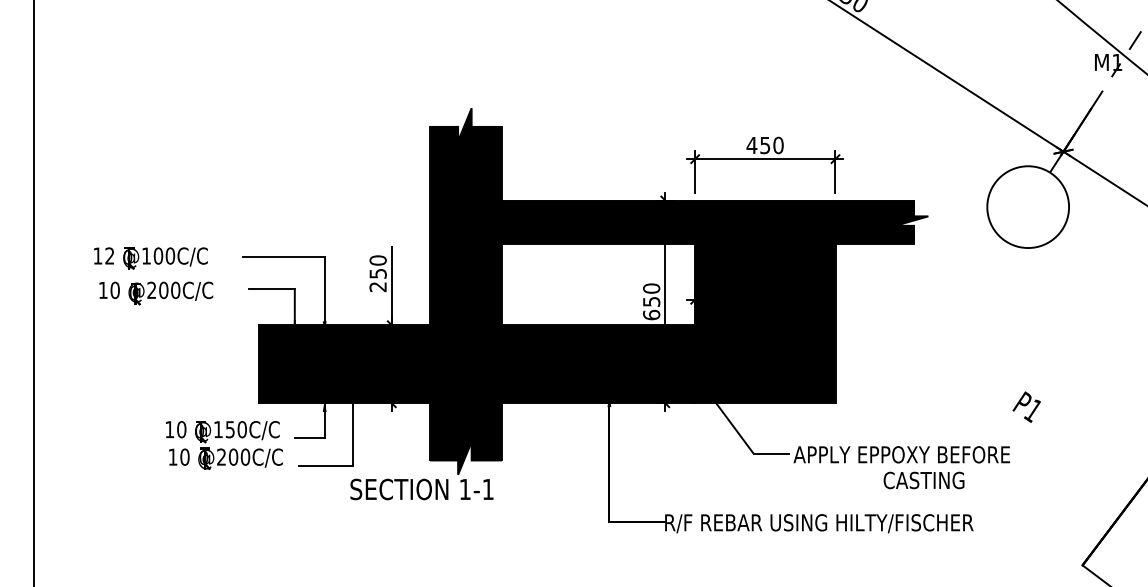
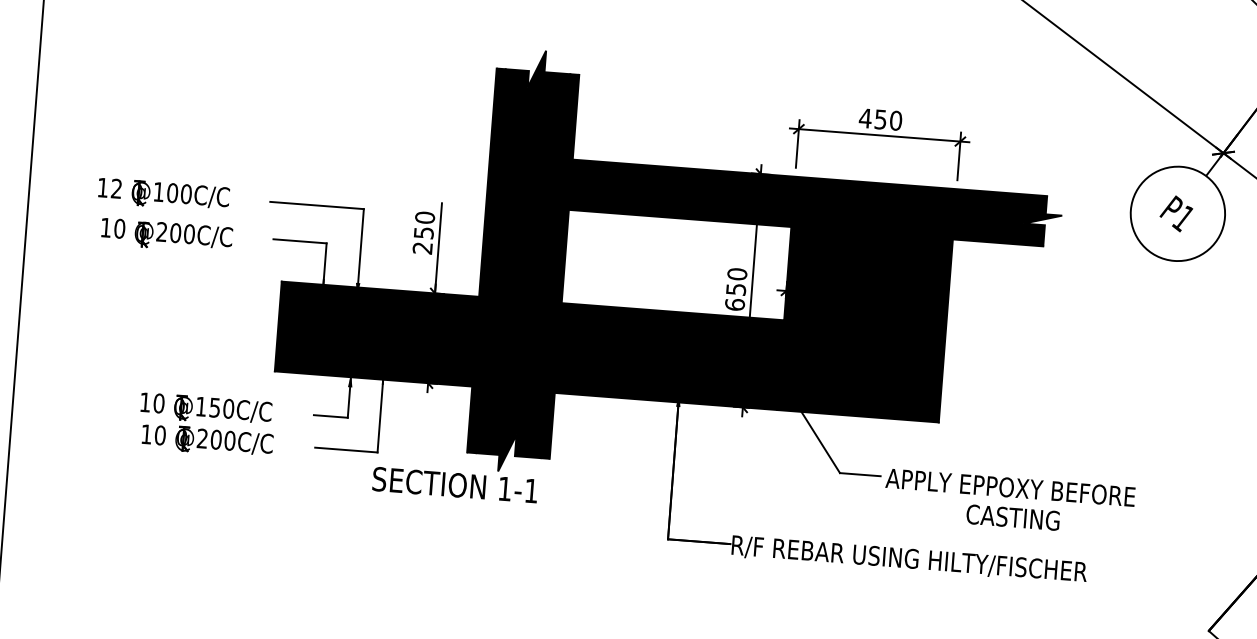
text: (1026, 406) -> (1176, 212), moved
part: (224, 445) -> (206, 425), moved
text: (923, 480) -> (1012, 517), moved

